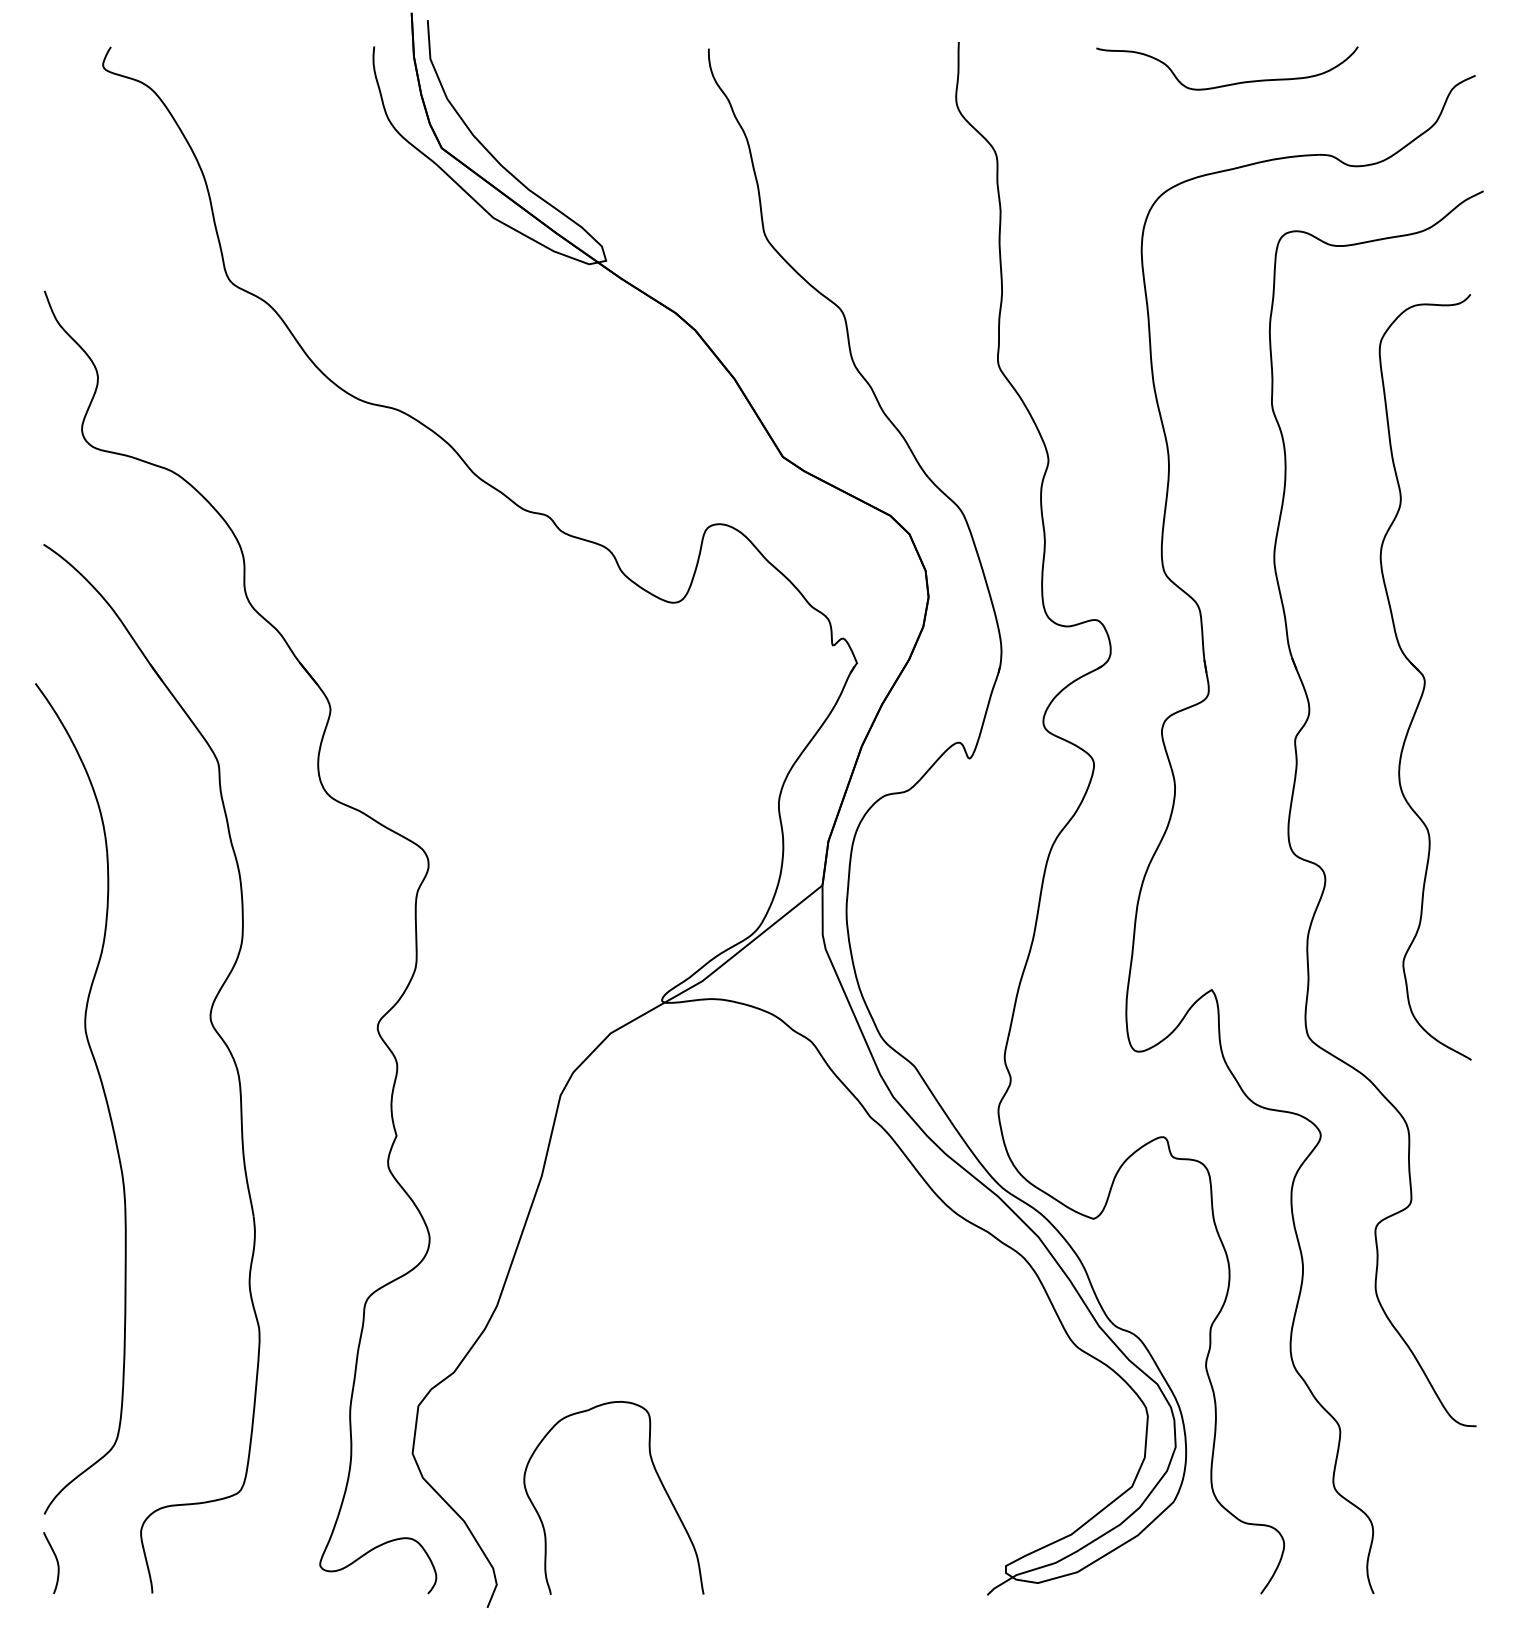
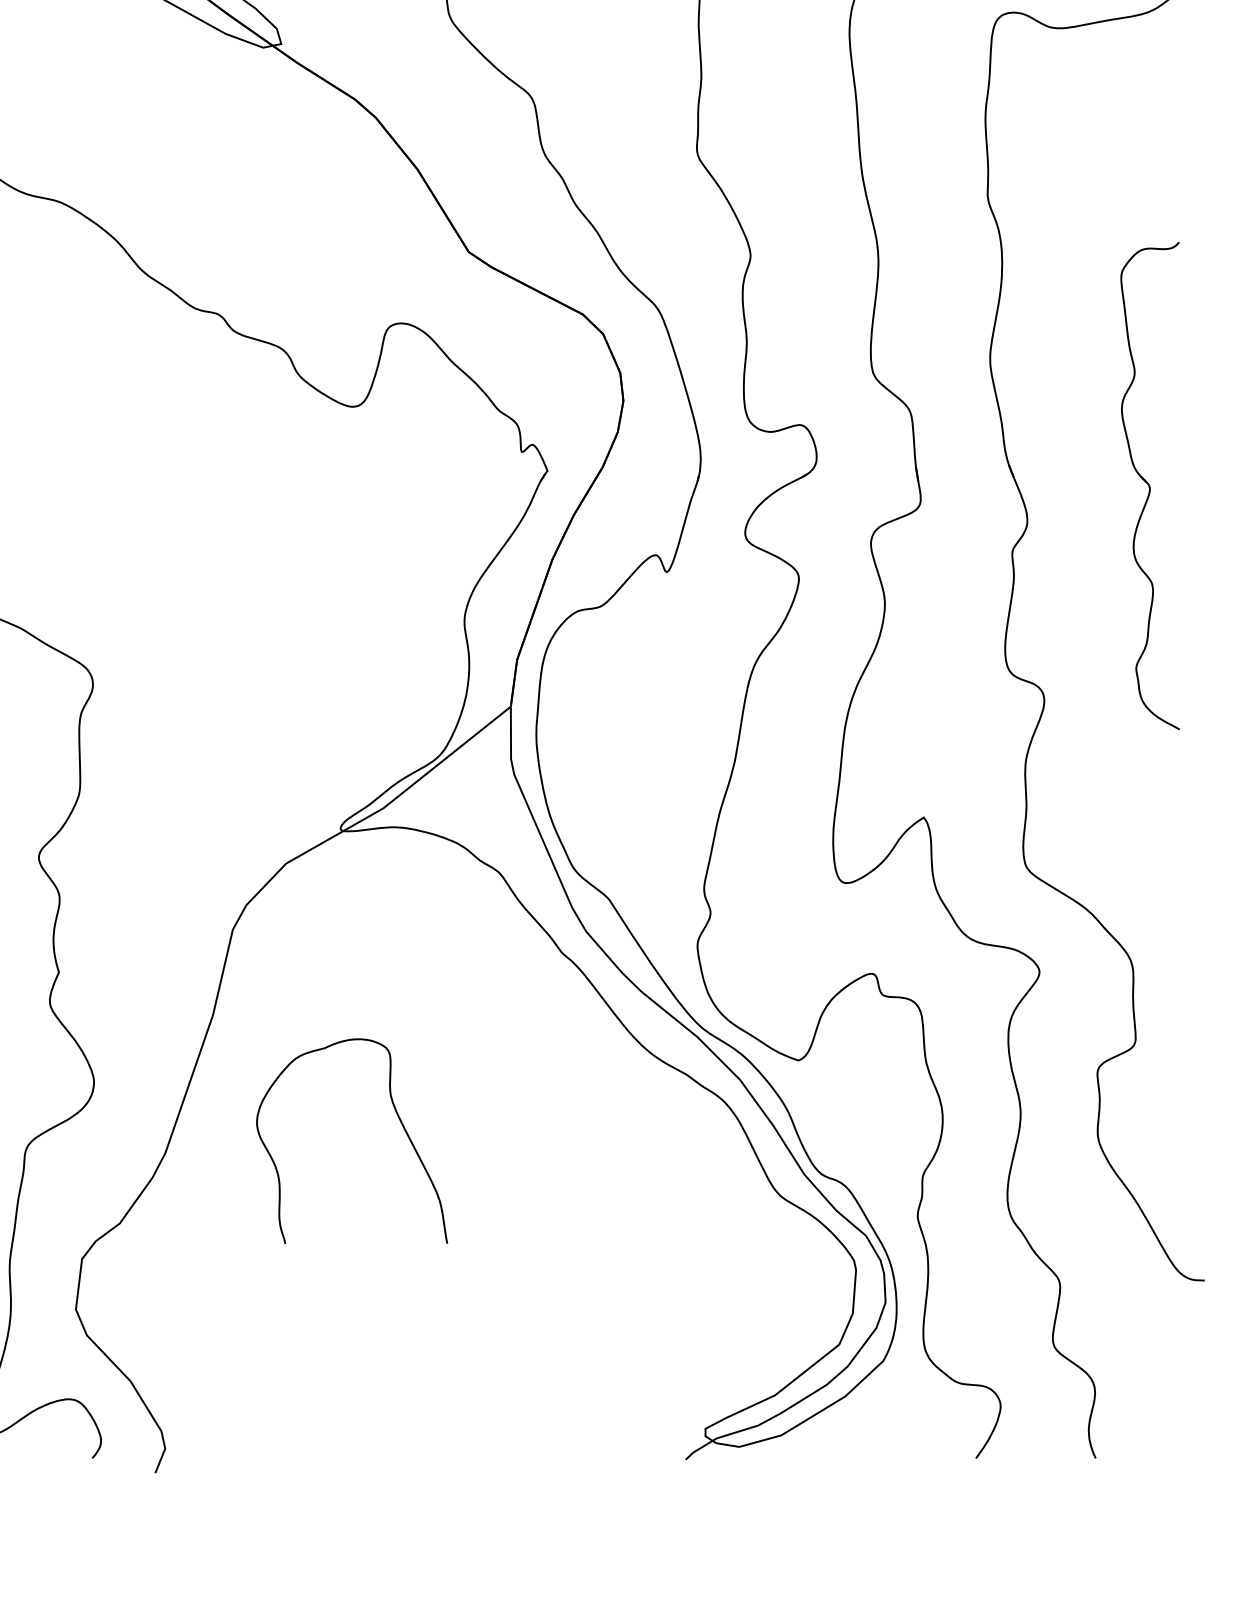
part: (1424, 677) -> (1149, 486), size x0.6
curve: (657, 1476) -> (398, 1118), moved

